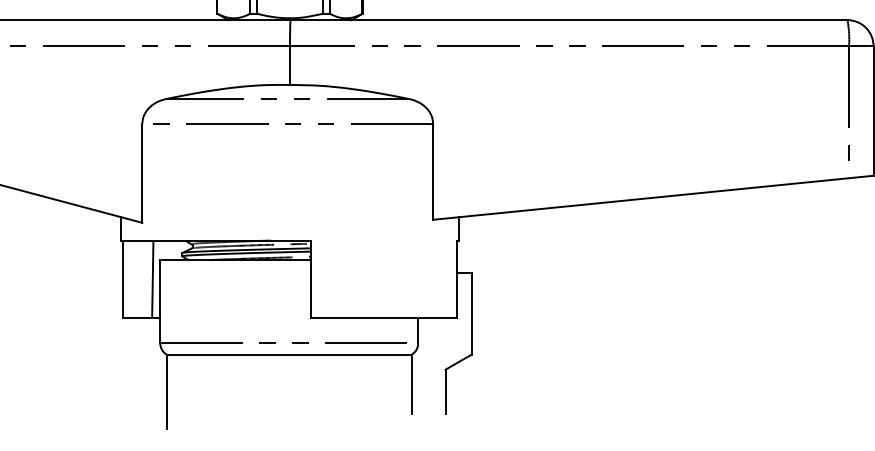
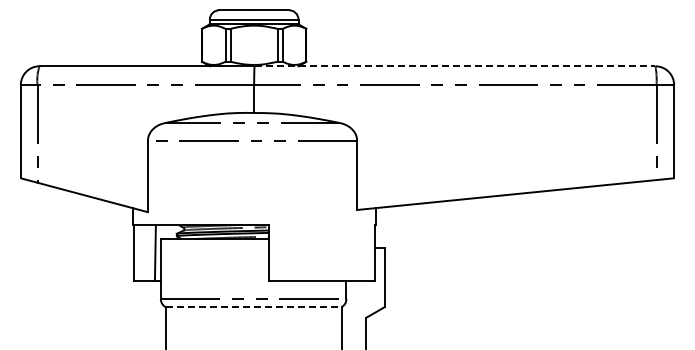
line: (569, 20) -> (455, 66), solid -> dashed
line: (290, 355) -> (254, 307), solid -> dashed

